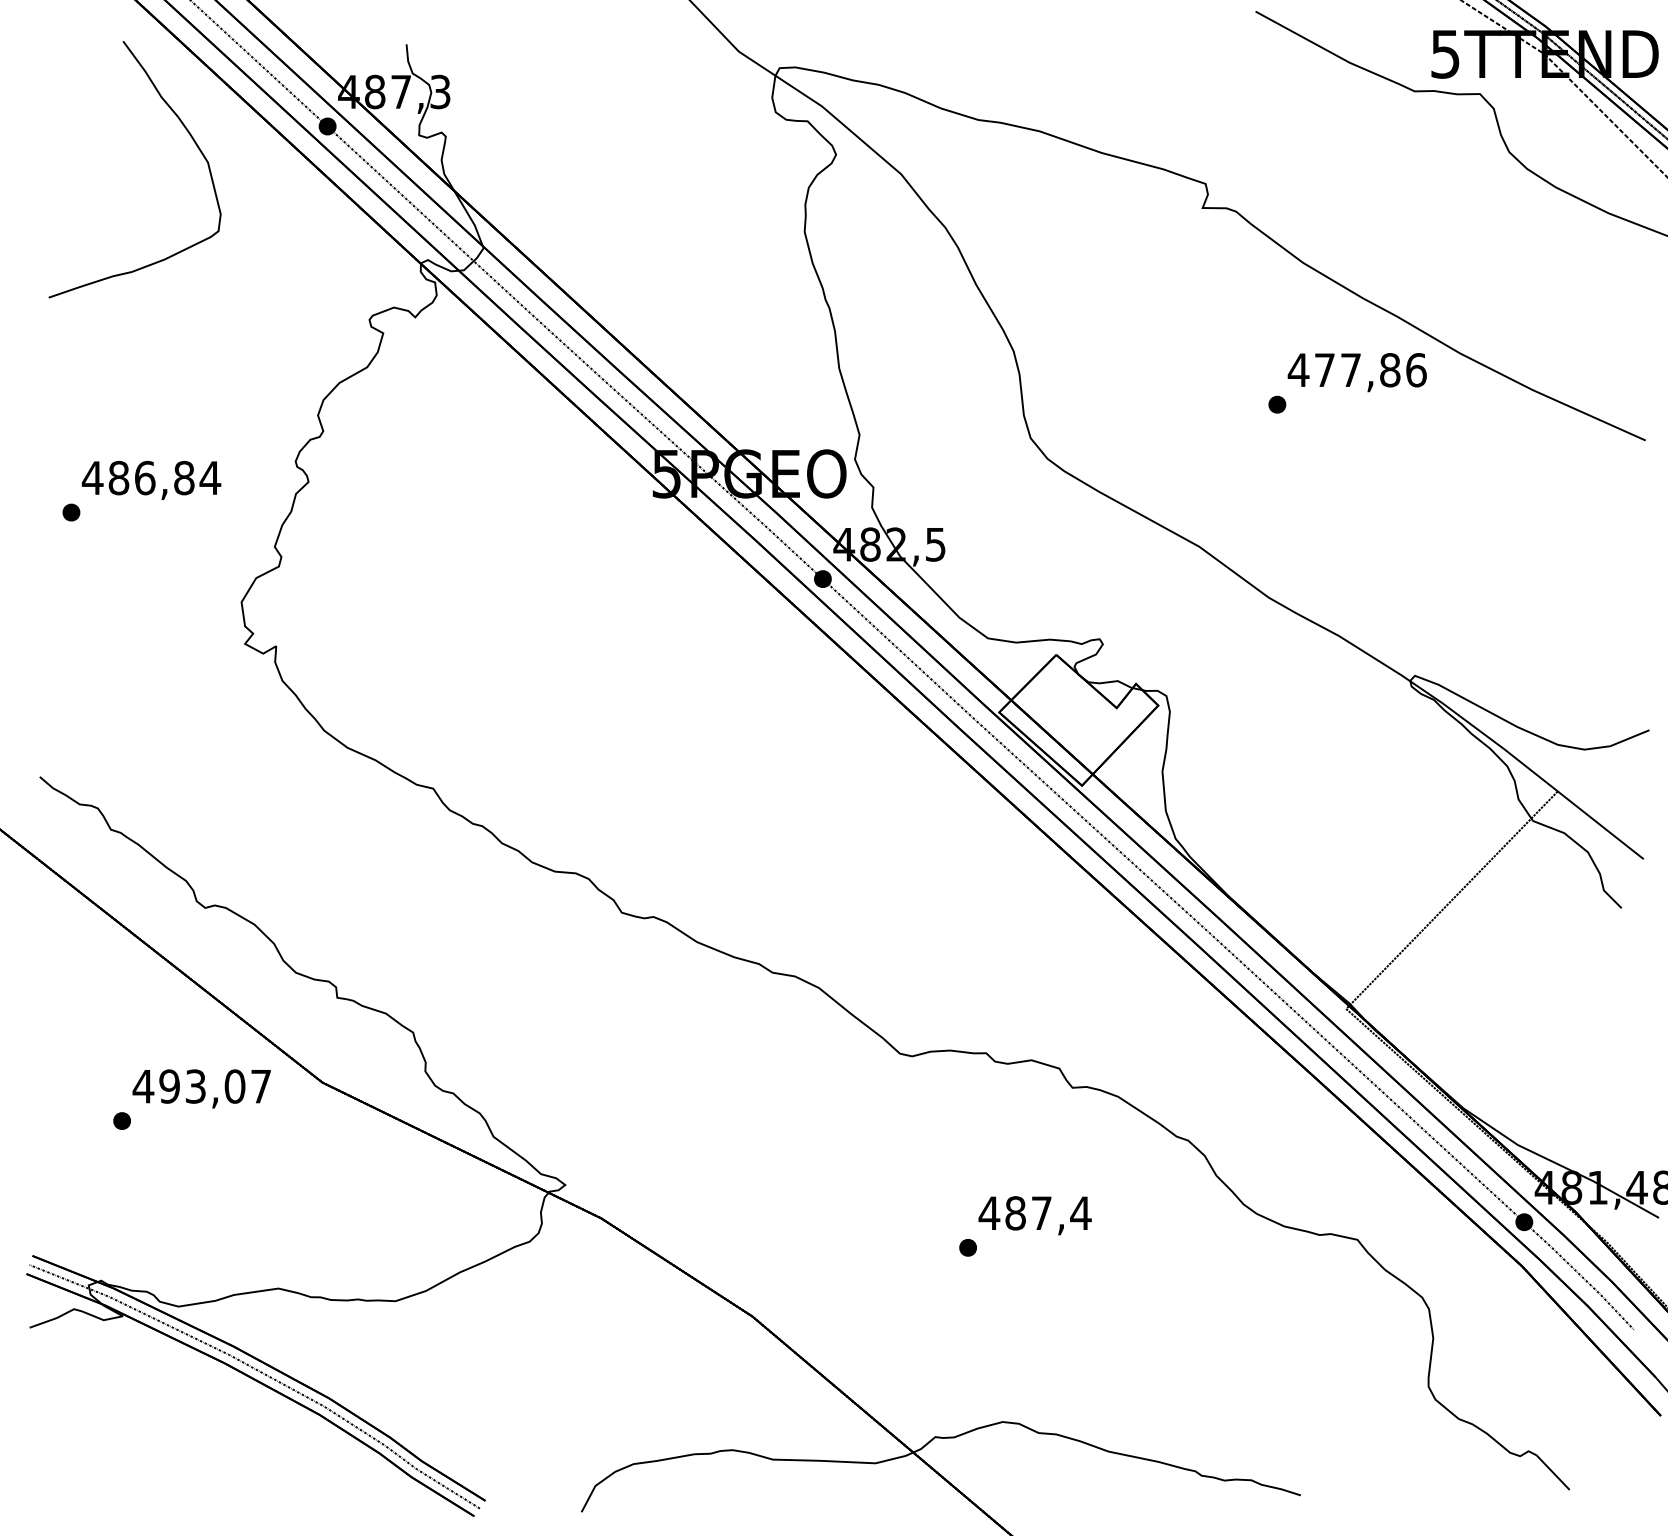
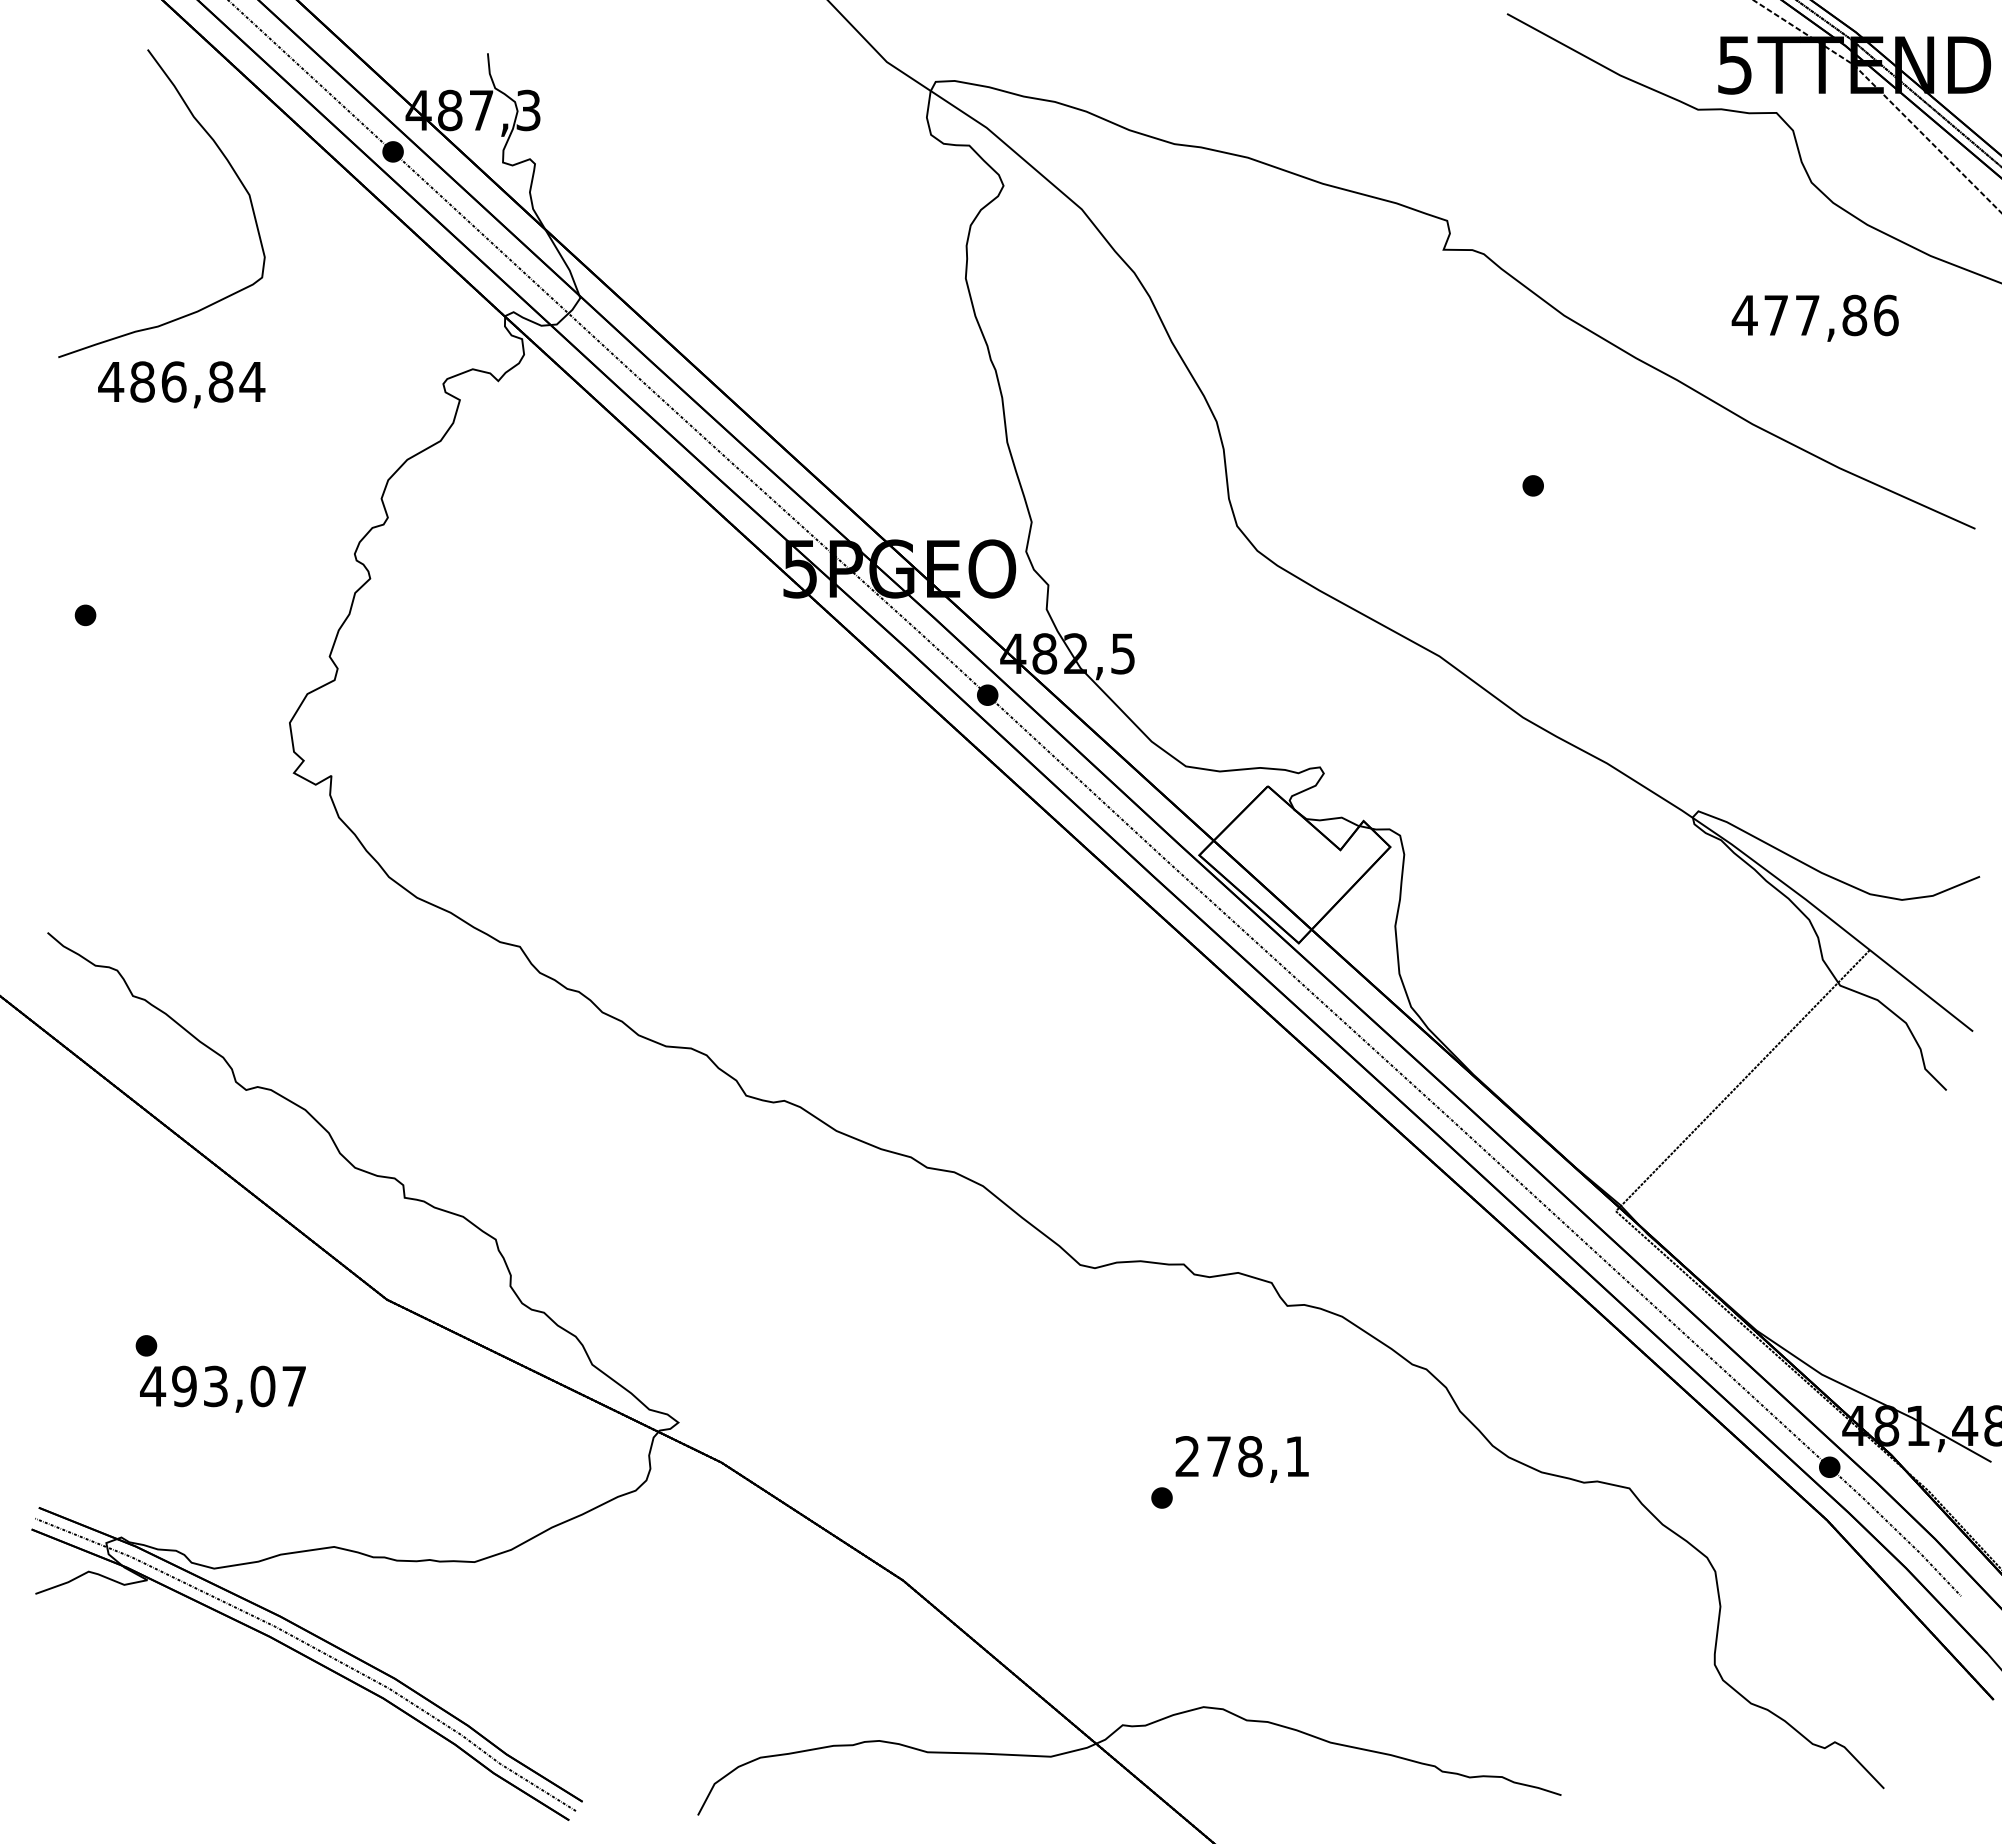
text: (1356, 371) -> (1814, 317), moved
text: (151, 480) -> (181, 384), moved
text: (201, 1088) -> (222, 1388), moved
text: (1035, 1213) -> (1242, 1456), 487,4 -> 278,1

